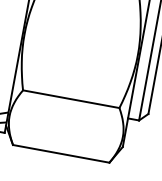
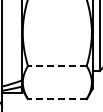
line: (69, 98) -> (56, 65), solid -> dashed
line: (59, 153) -> (56, 99), solid -> dashed

